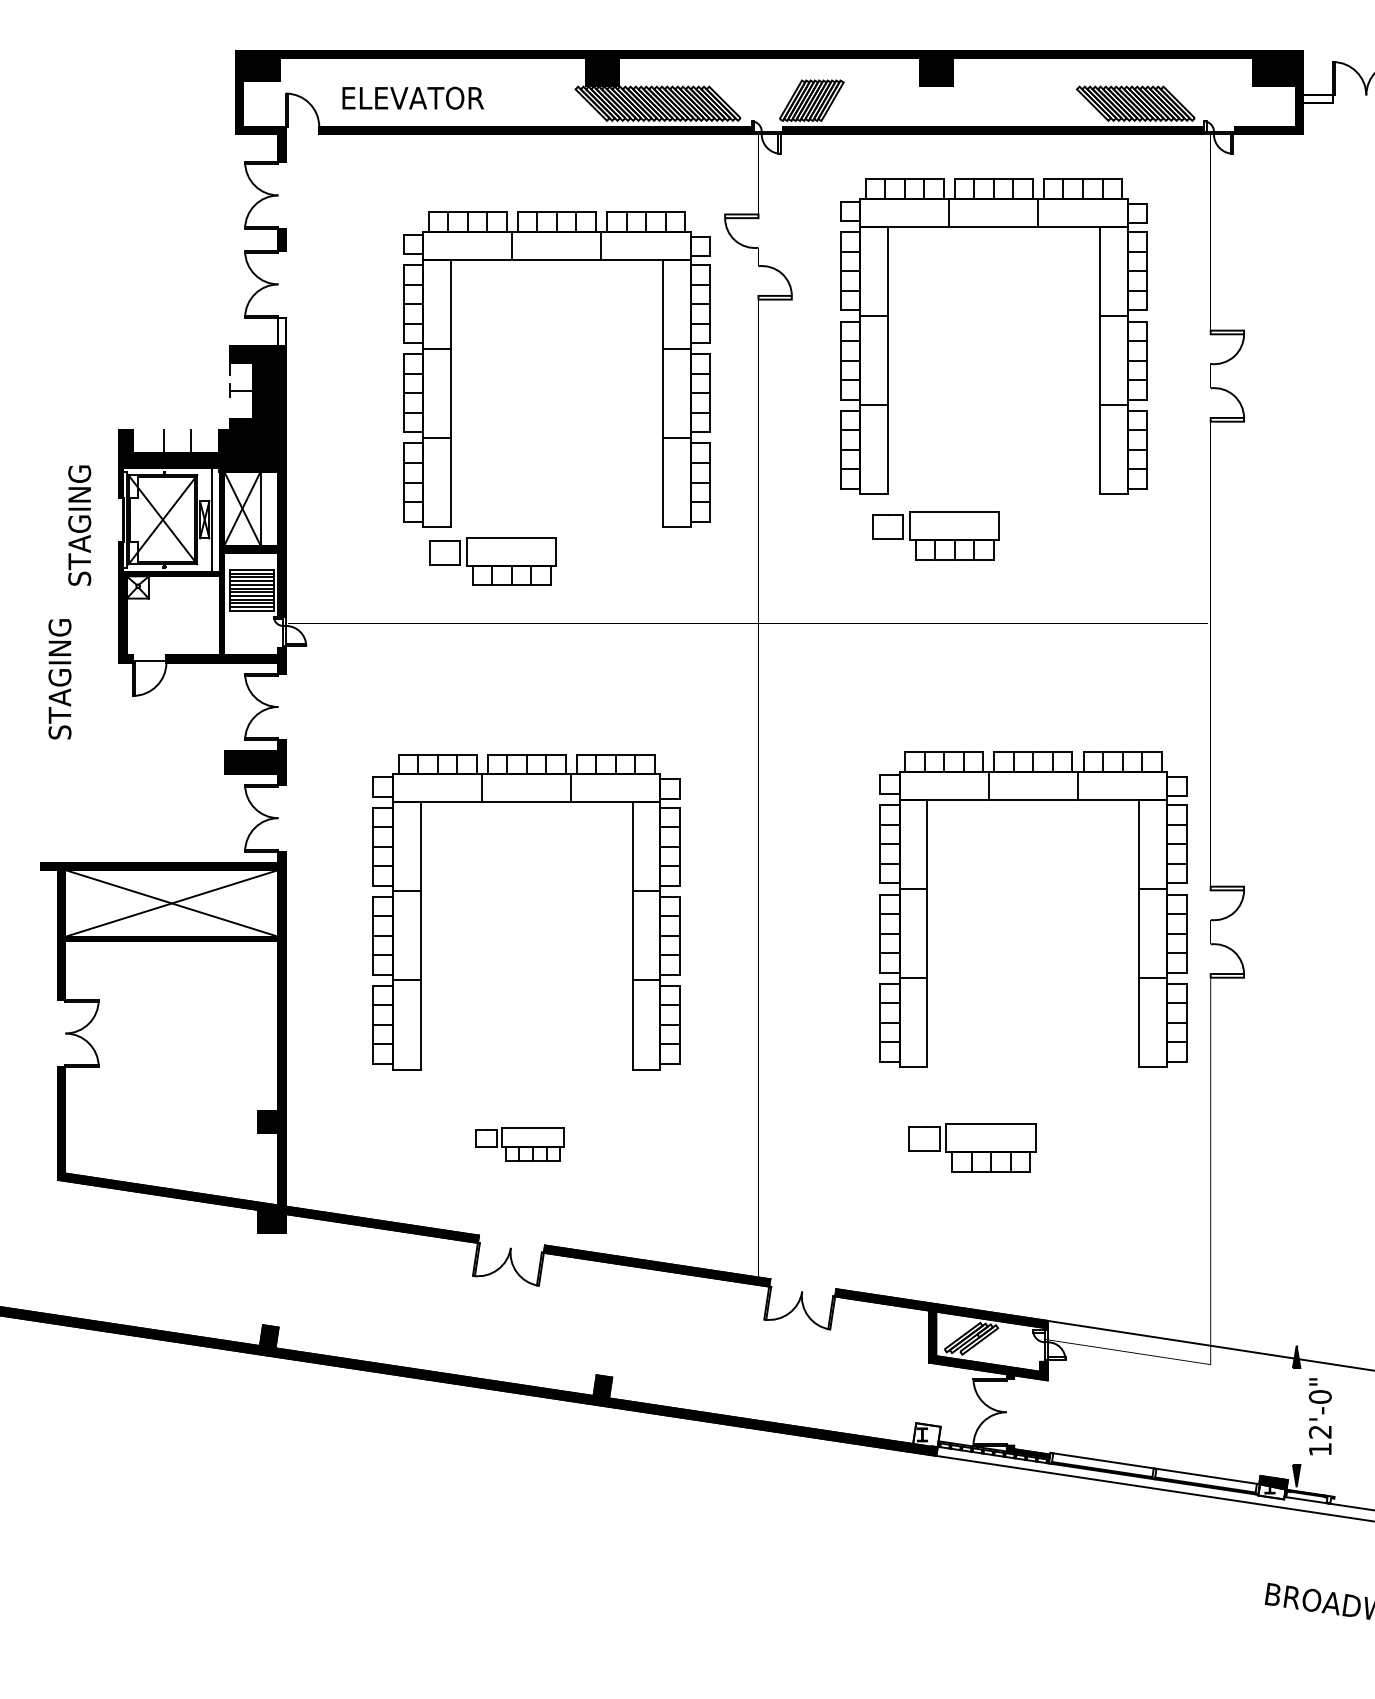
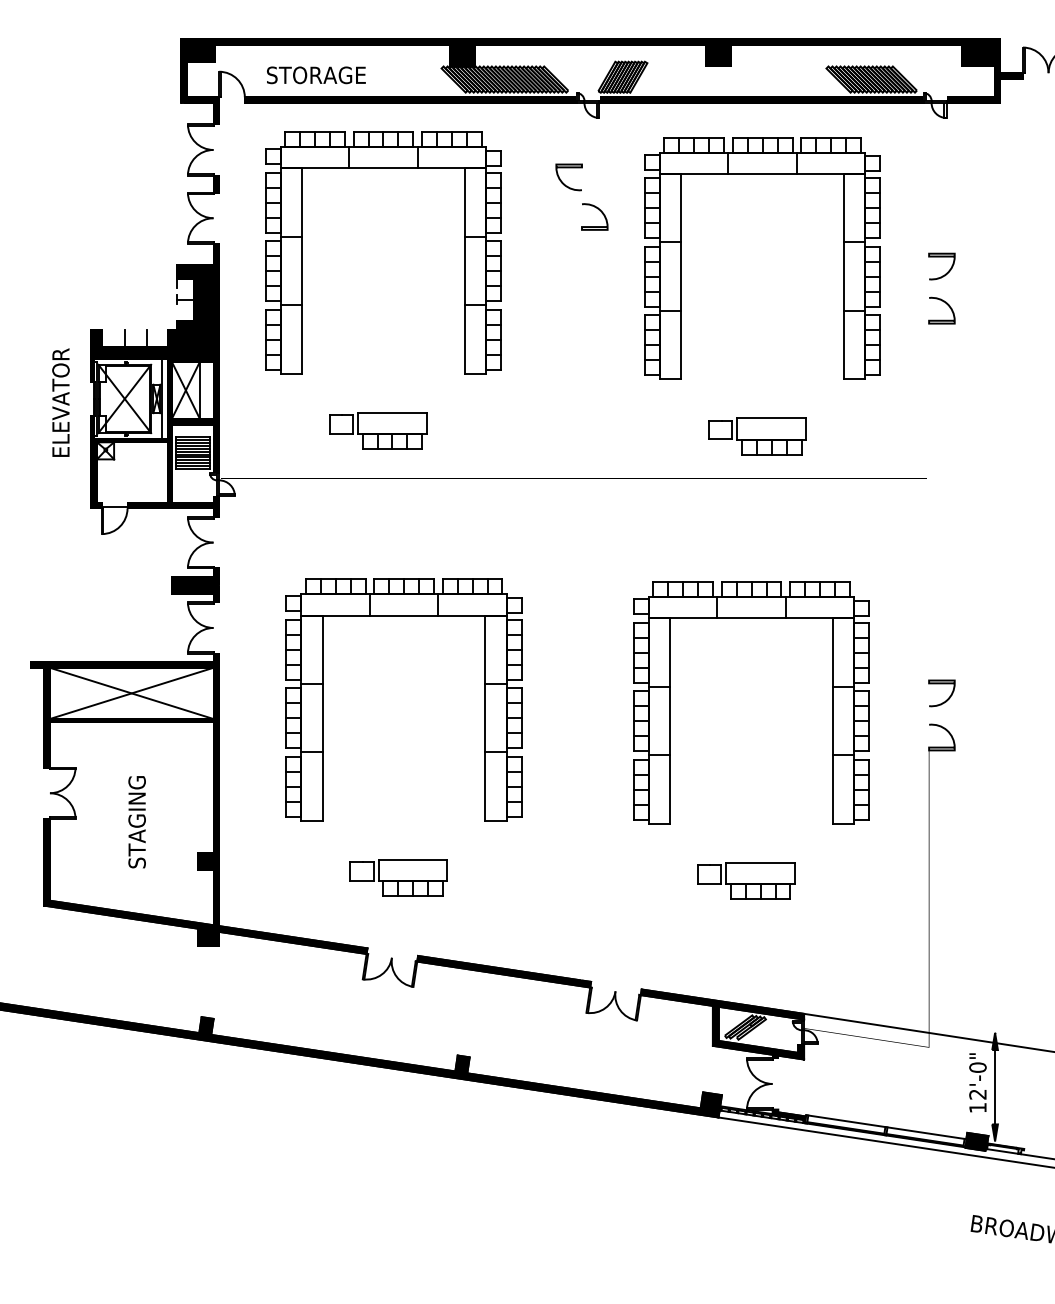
text: (412, 97) -> (316, 74), ELEVATOR -> STORAGE
fill: (1317, 98) -> (1011, 75), added
fill: (281, 331) -> (215, 254), added
part: (451, 369) -> (302, 252), moved
text: (79, 524) -> (60, 402), STAGING -> ELEVATOR
part: (935, 535) -> (757, 436), moved
text: (59, 679) -> (136, 822), moved
part: (1138, 909) -> (832, 702), moved
part: (519, 1144) -> (398, 878), size x1.43
line: (1296, 1416) -> (994, 1087), added
text: (1319, 1416) -> (977, 1082), moved
fill: (926, 1435) -> (710, 1101), added
fill: (1271, 1491) -> (975, 1144), added

